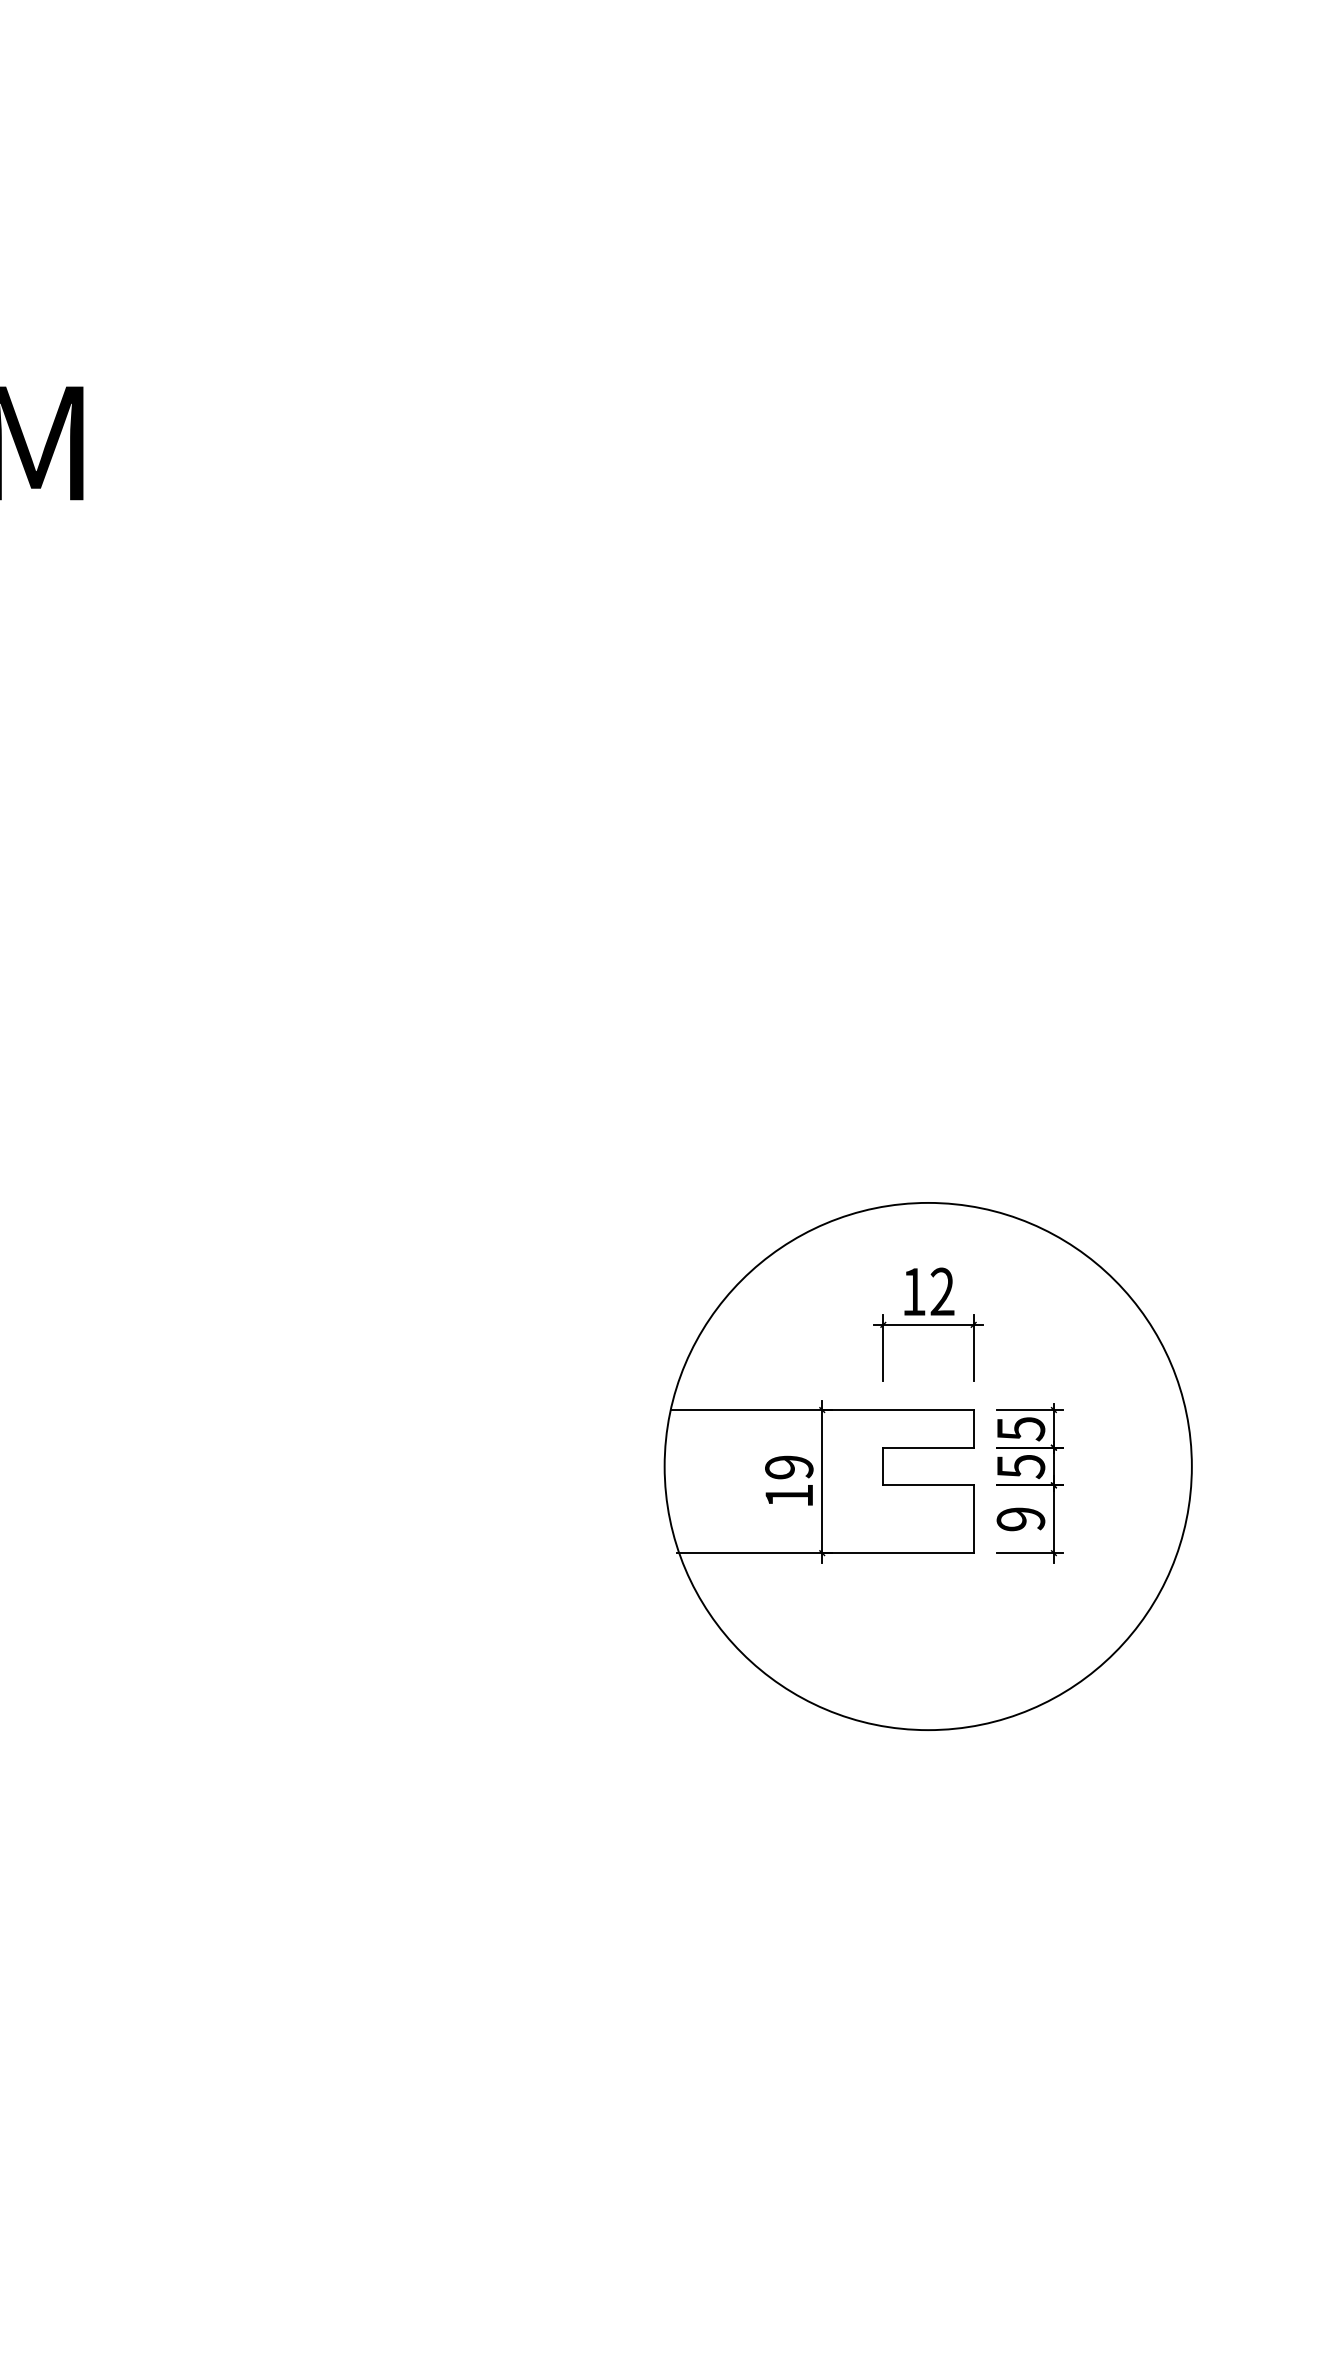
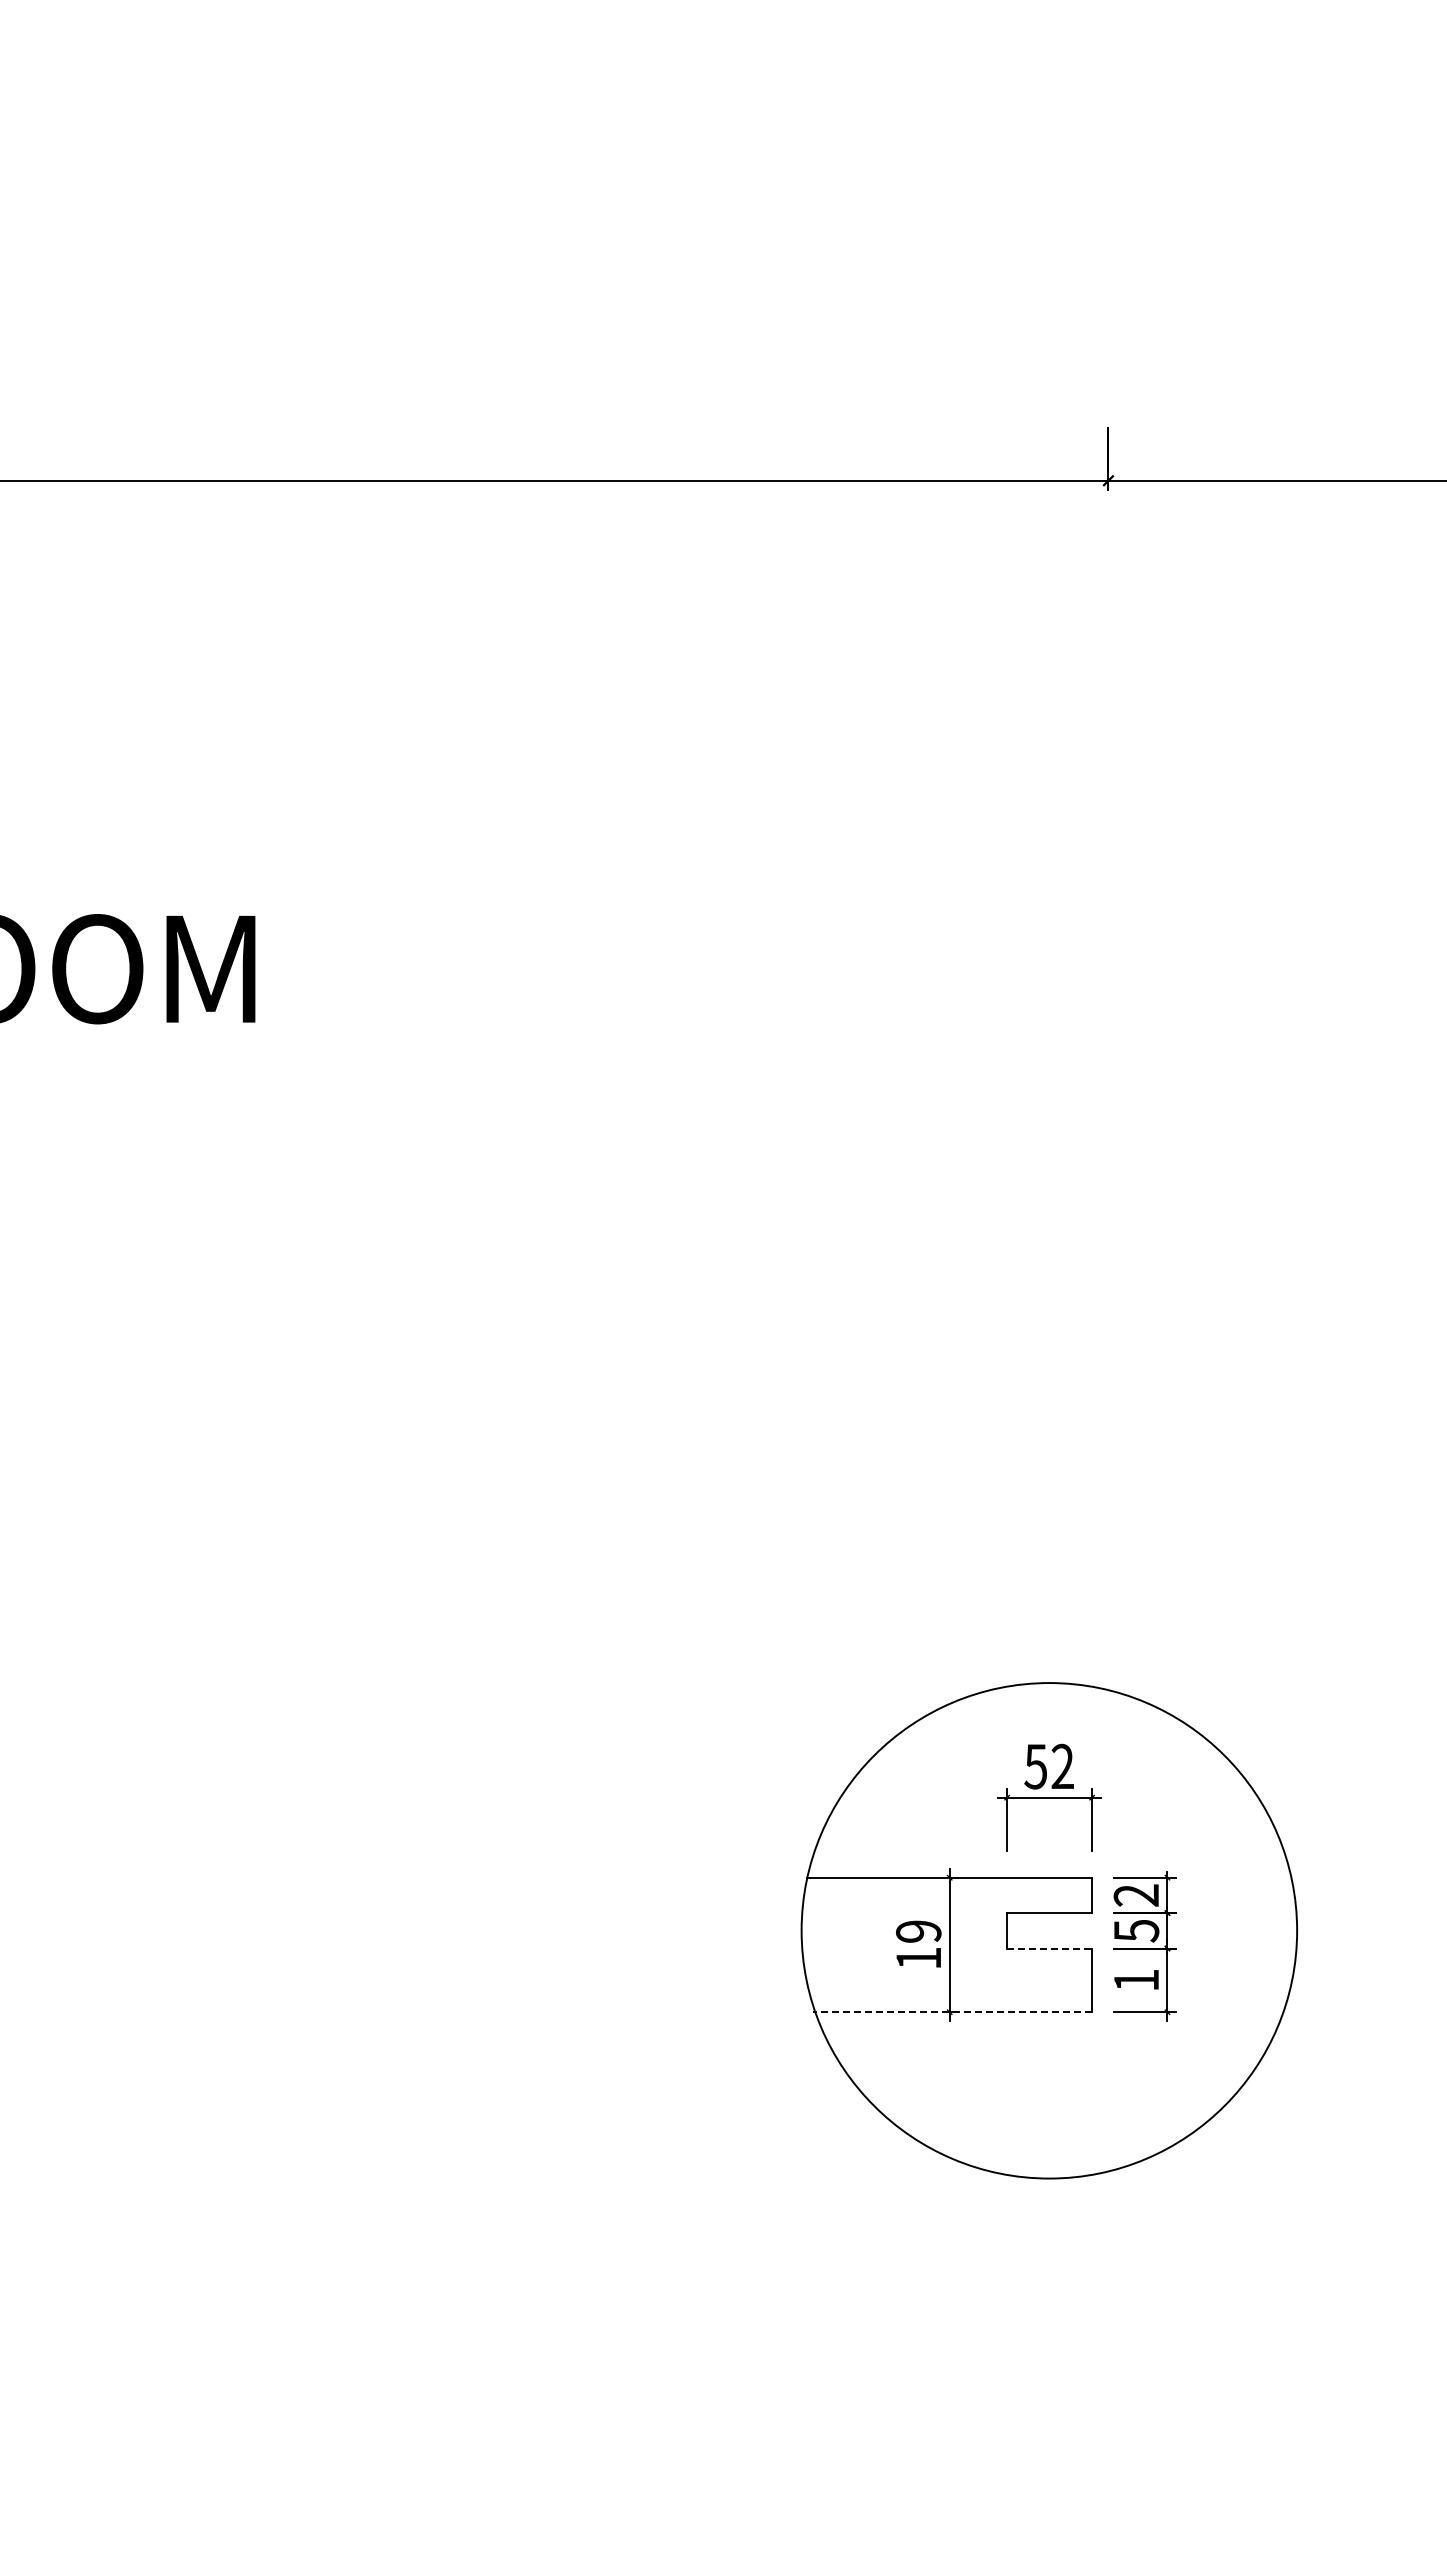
text: (913, 1291) -> (1035, 1766), 12 -> 52
text: (1020, 1428) -> (1136, 1895), 5 -> 2
line: (929, 1485) -> (1050, 1948), solid -> dashed
text: (1020, 1519) -> (1136, 1980), 9 -> 1
line: (825, 1553) -> (952, 2012), solid -> dashed

